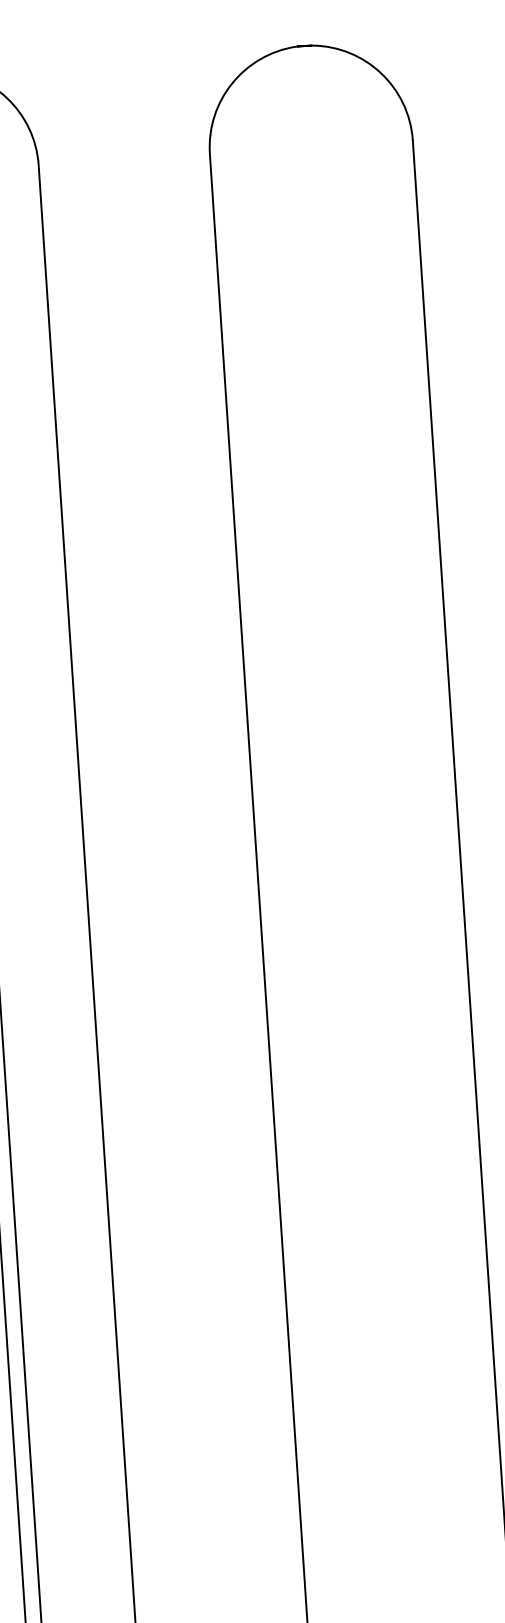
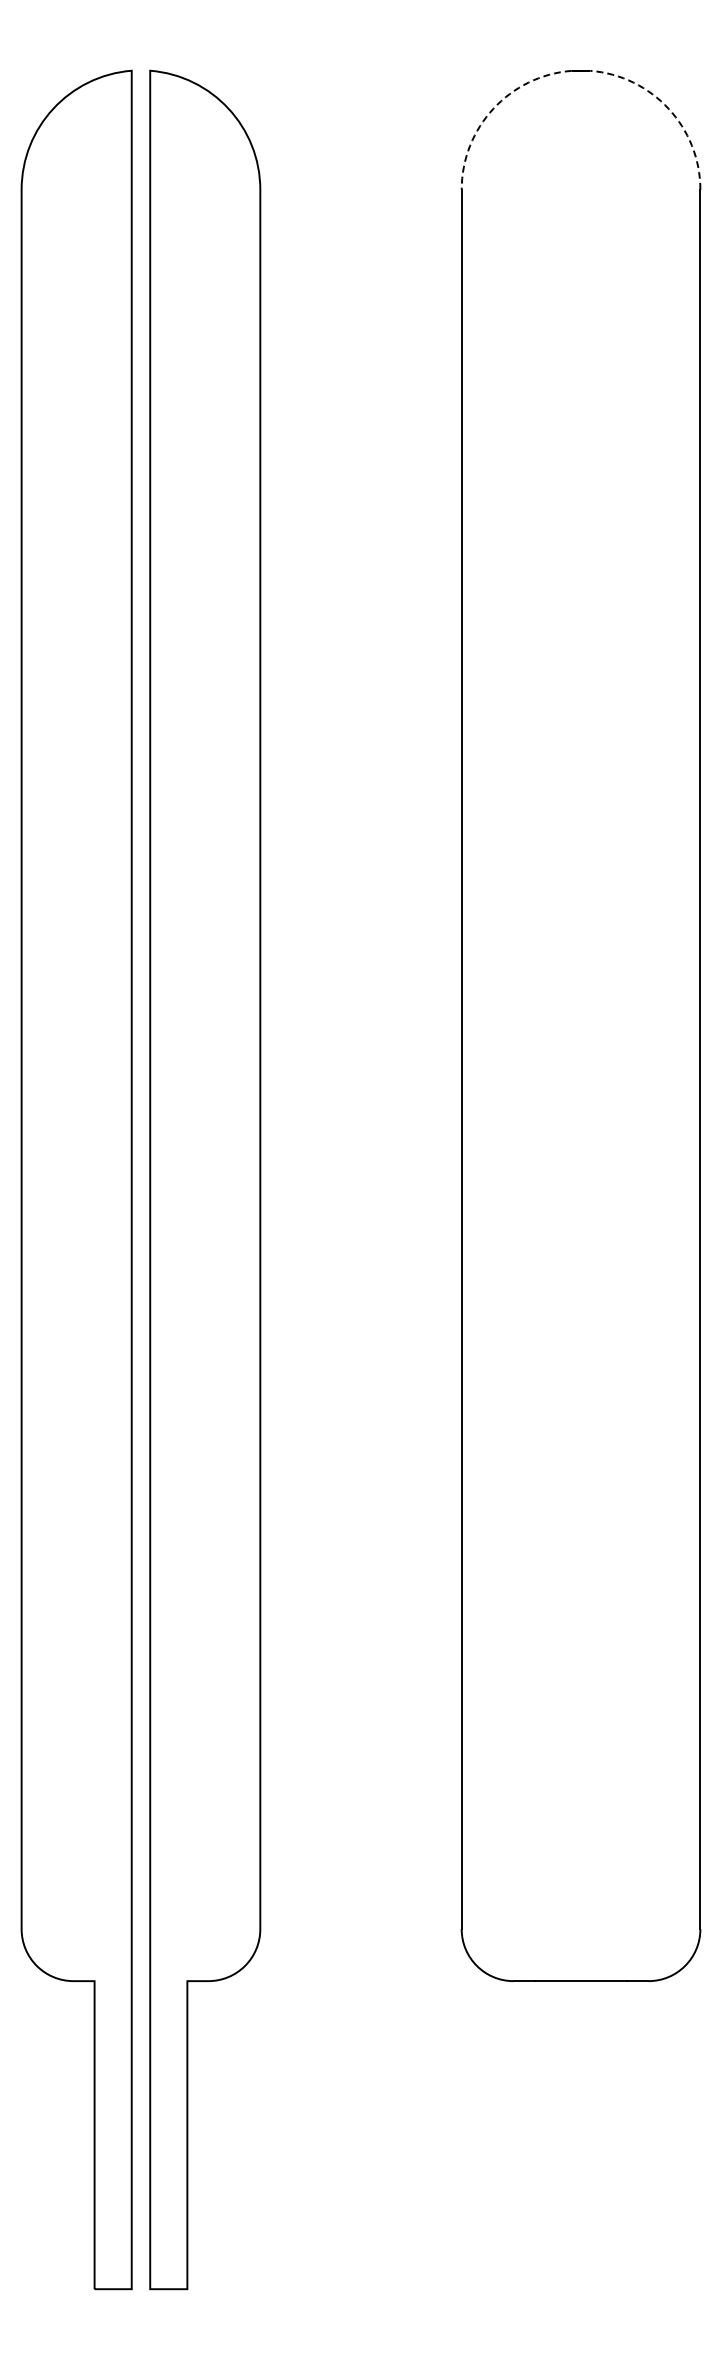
arc: (381, 73) -> (668, 108), solid -> dashed
arc: (232, 83) -> (493, 108), solid -> dashed

